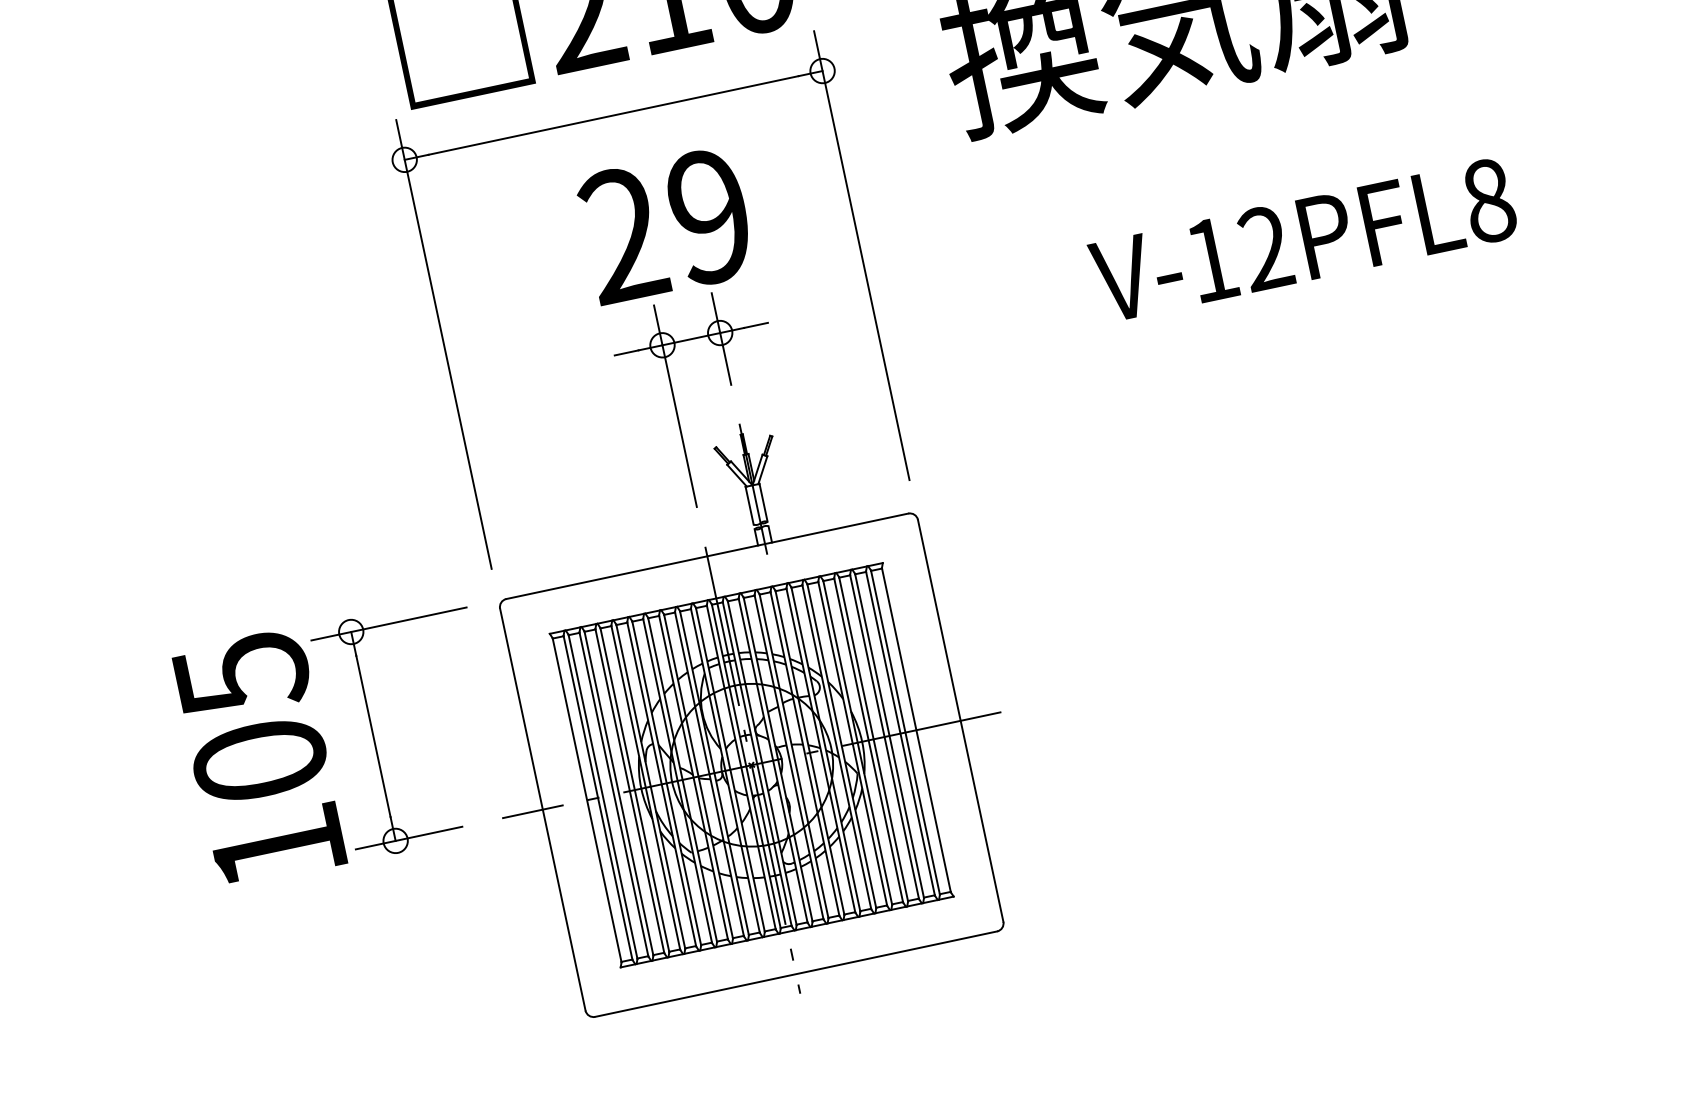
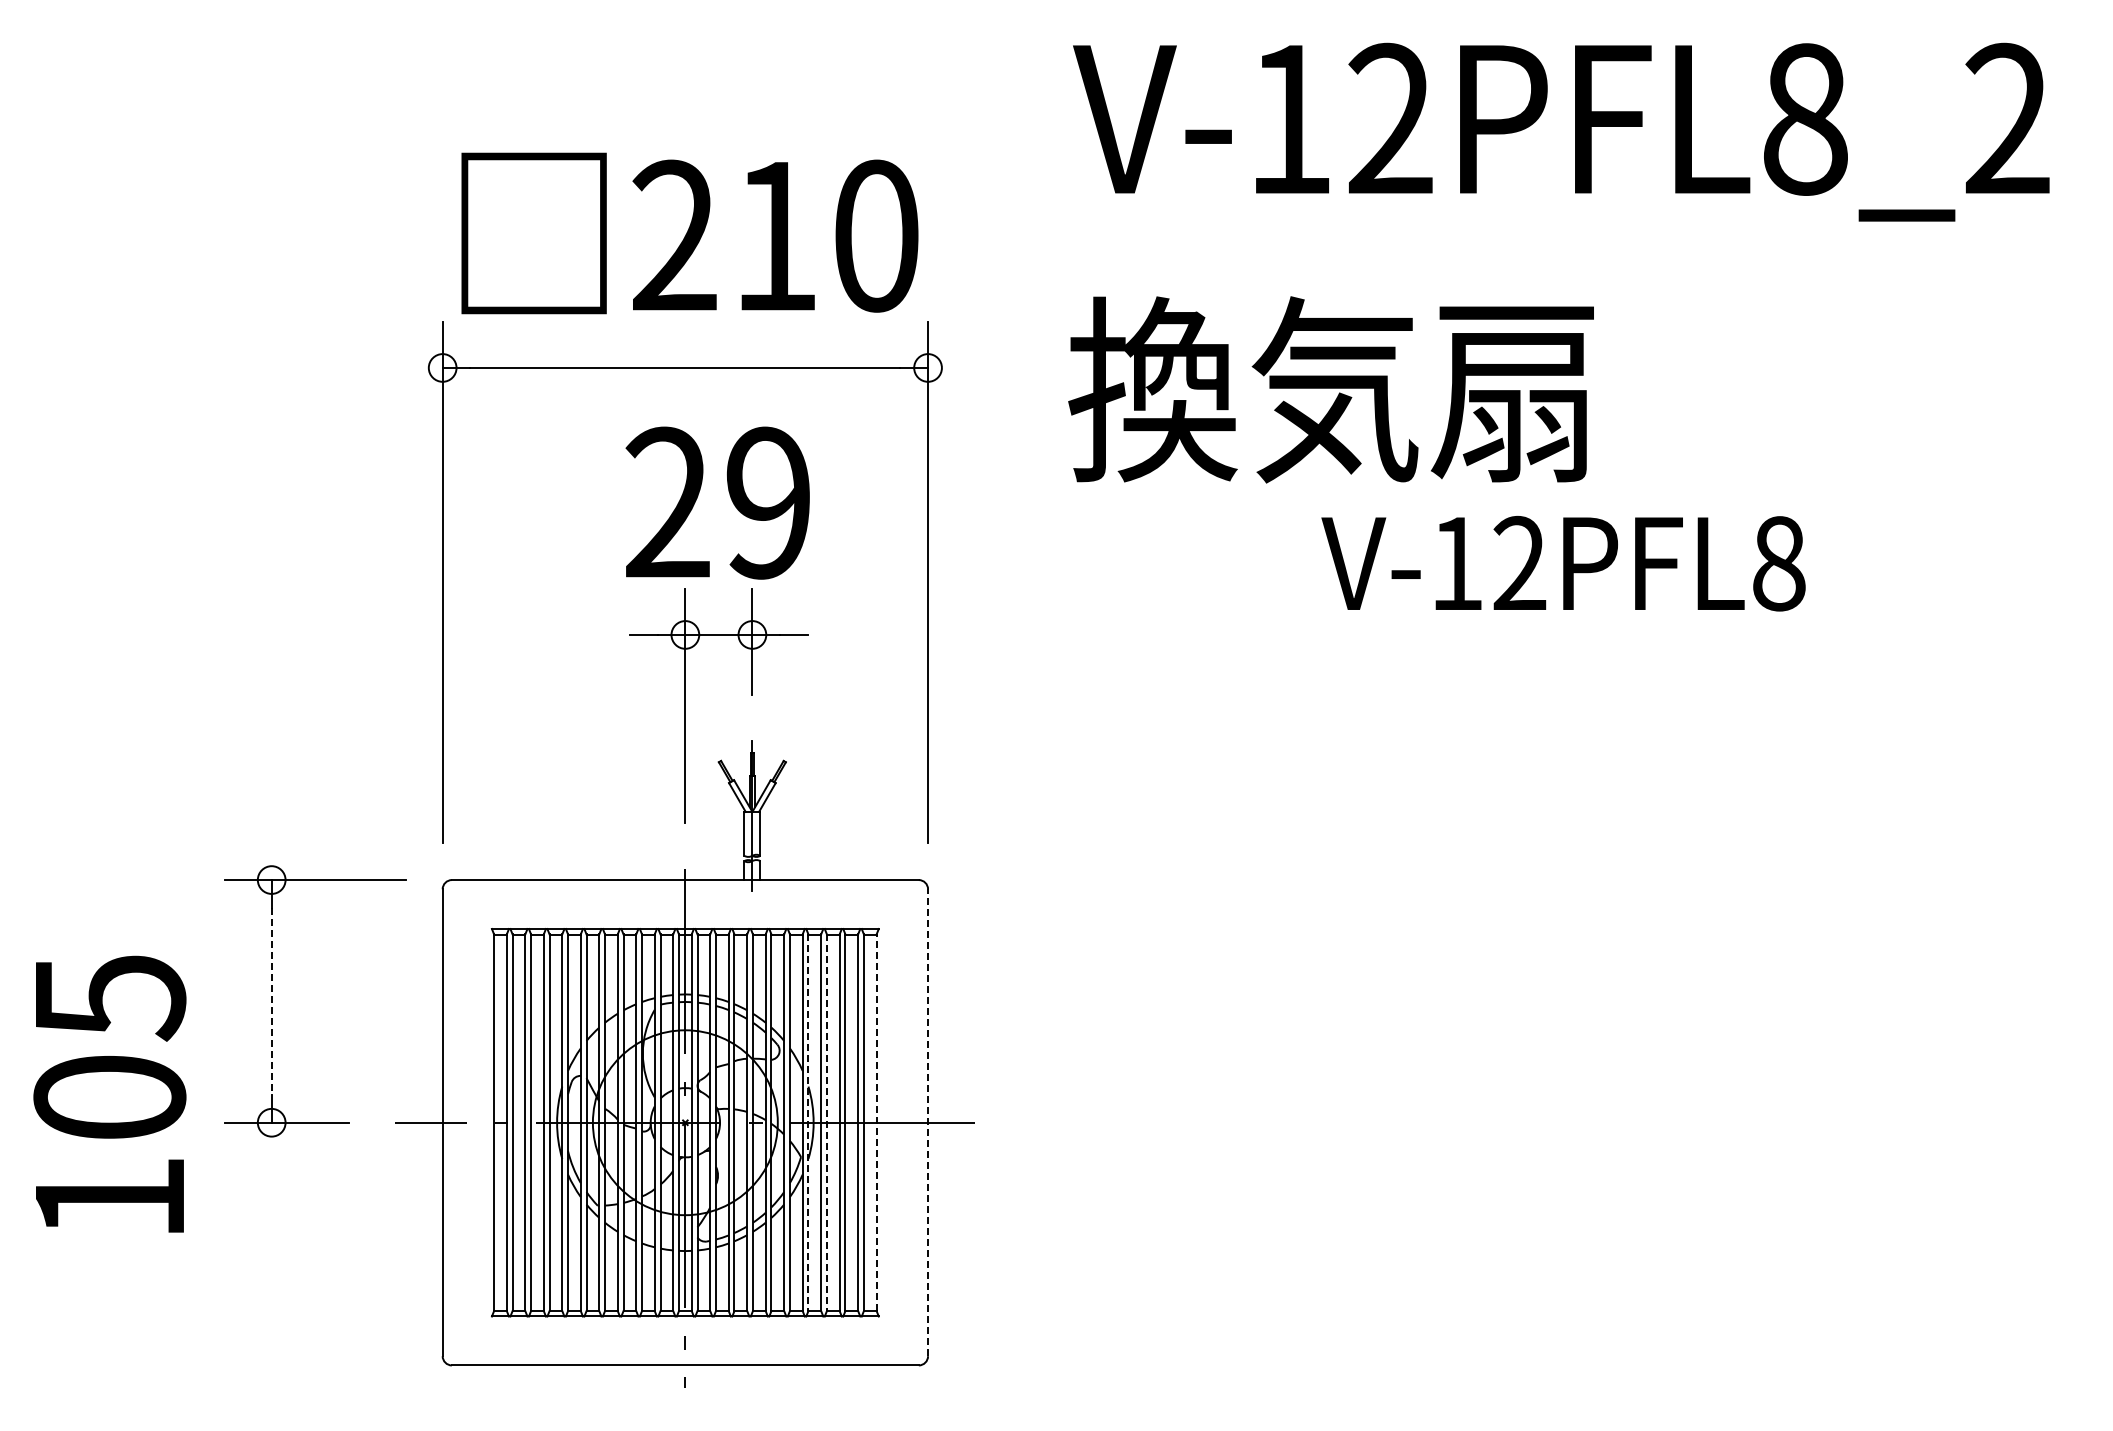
text: (1303, 240) -> (1563, 563), moved
line: (961, 720) -> (928, 1122), solid -> dashed
line: (916, 730) -> (876, 1122), solid -> dashed
line: (373, 736) -> (271, 1001), solid -> dashed
line: (873, 740) -> (826, 1123), solid -> dashed
line: (857, 743) -> (808, 1123), solid -> dashed
text: (258, 757) -> (109, 1093), moved

